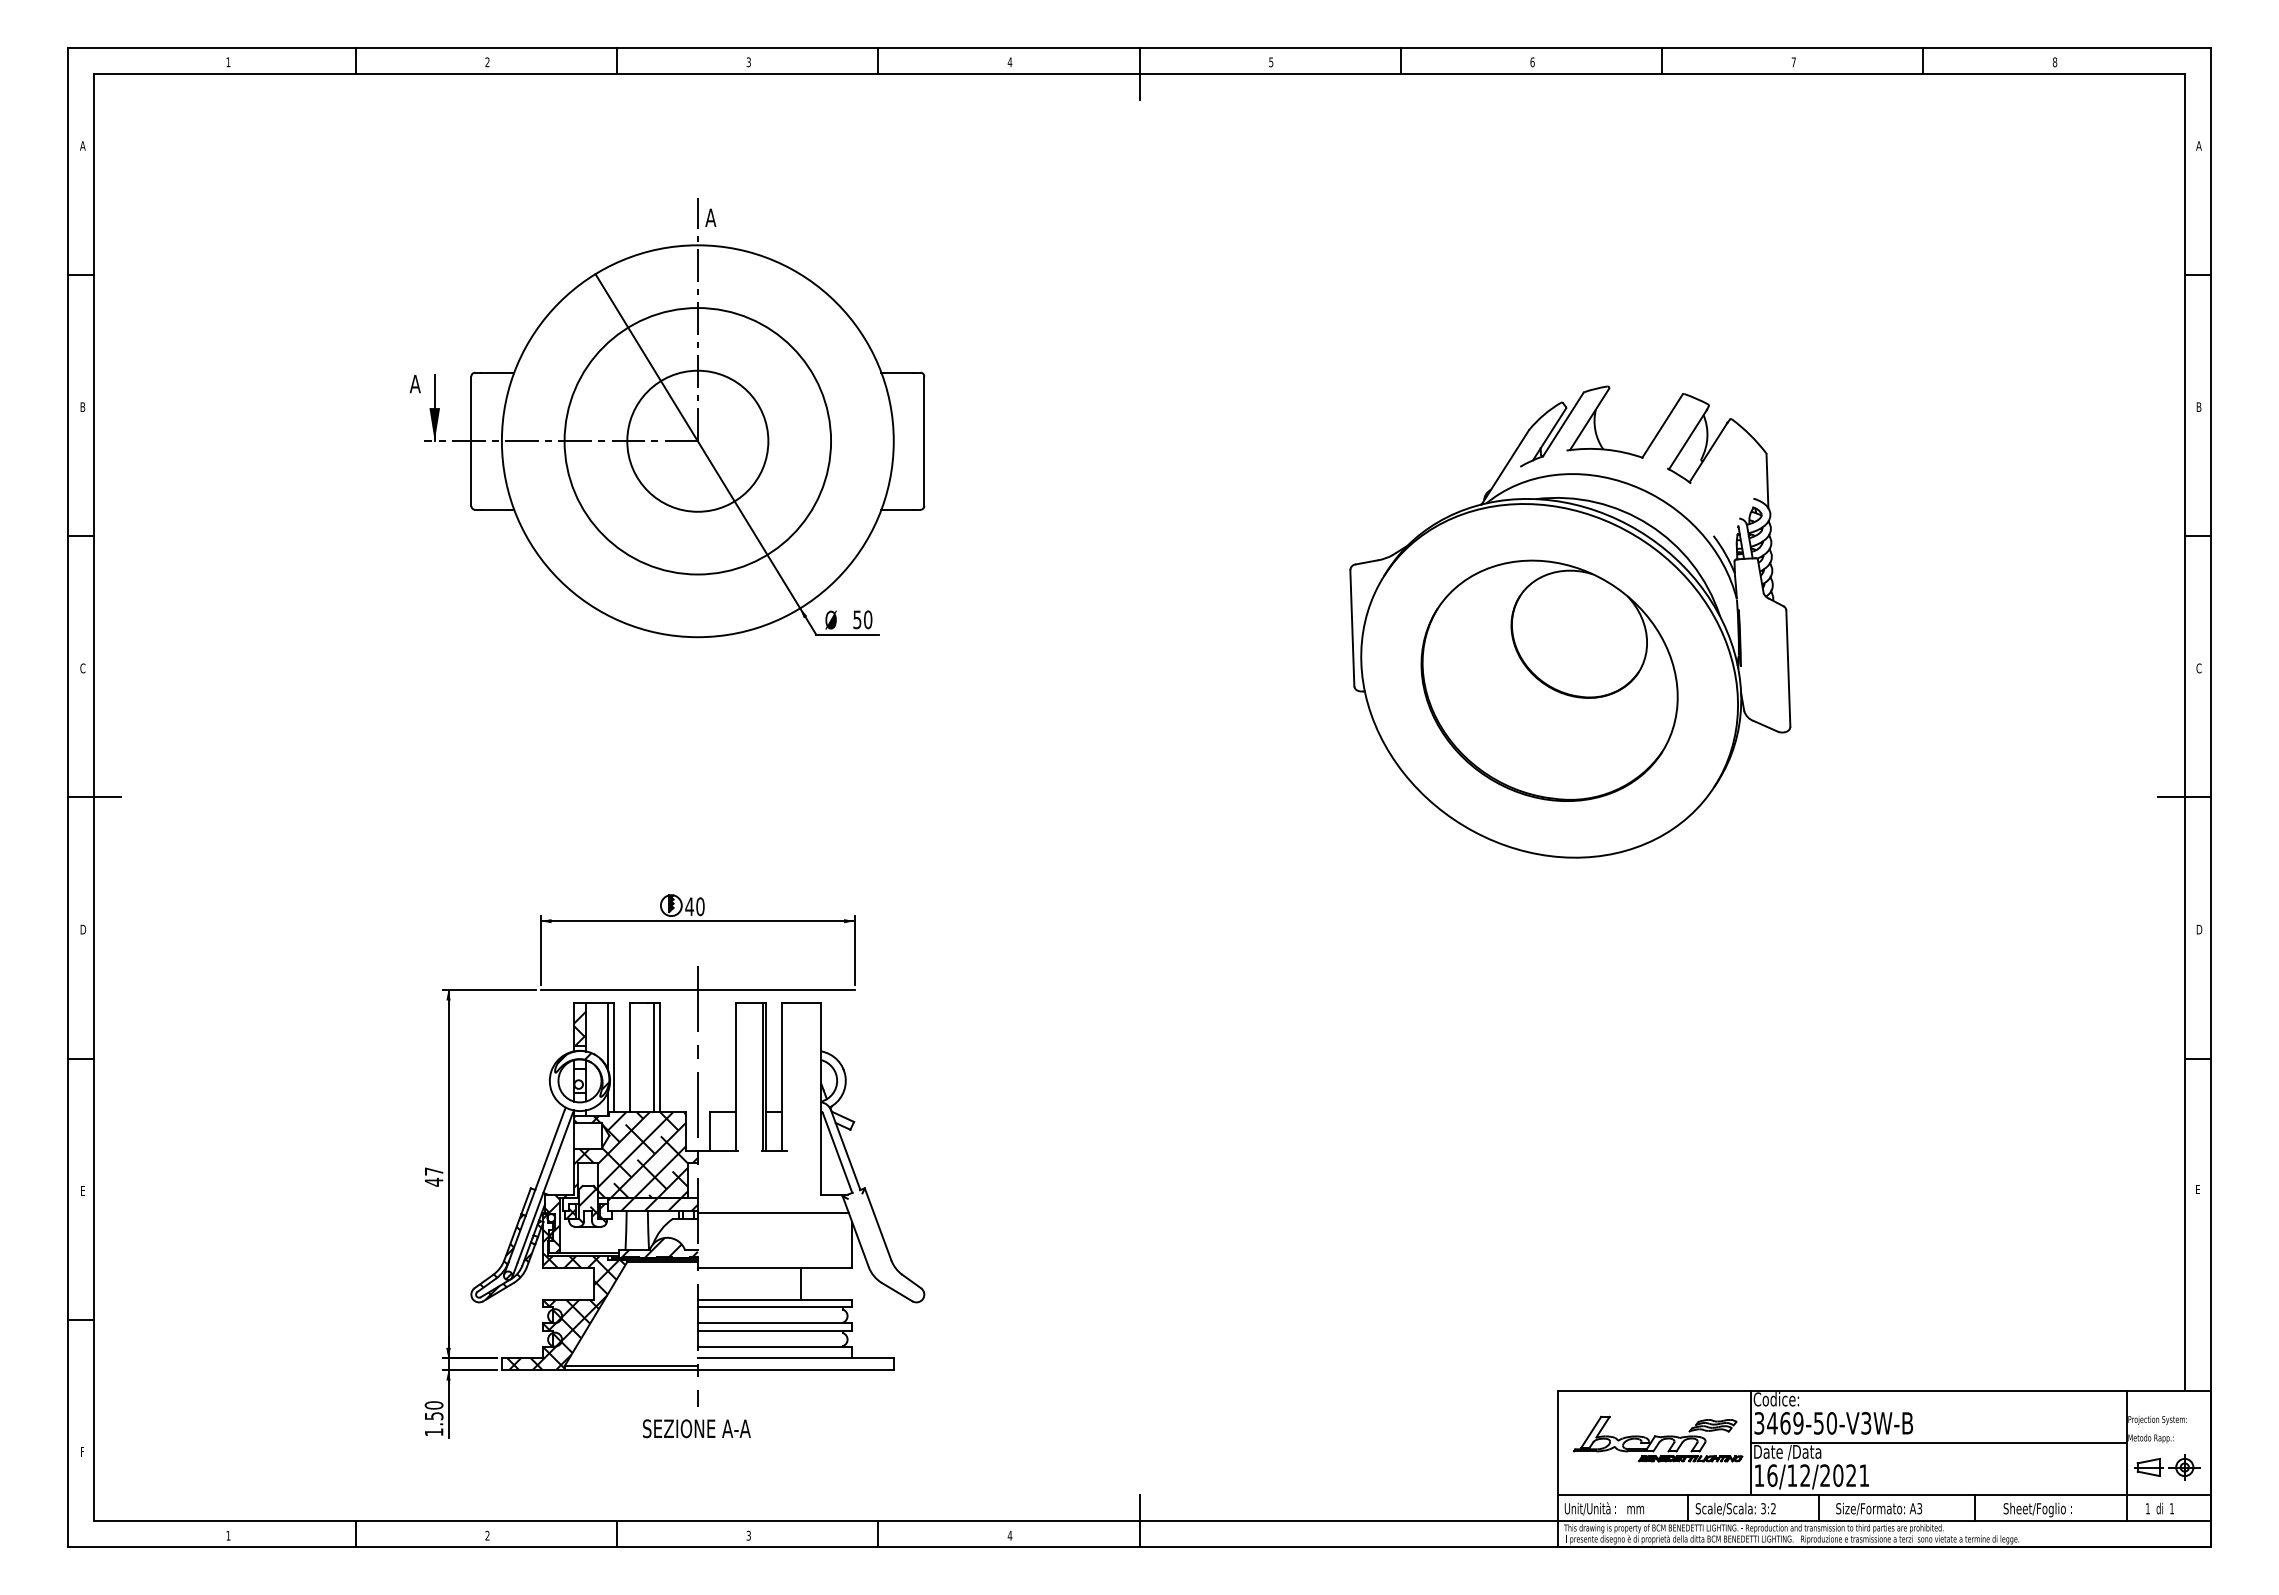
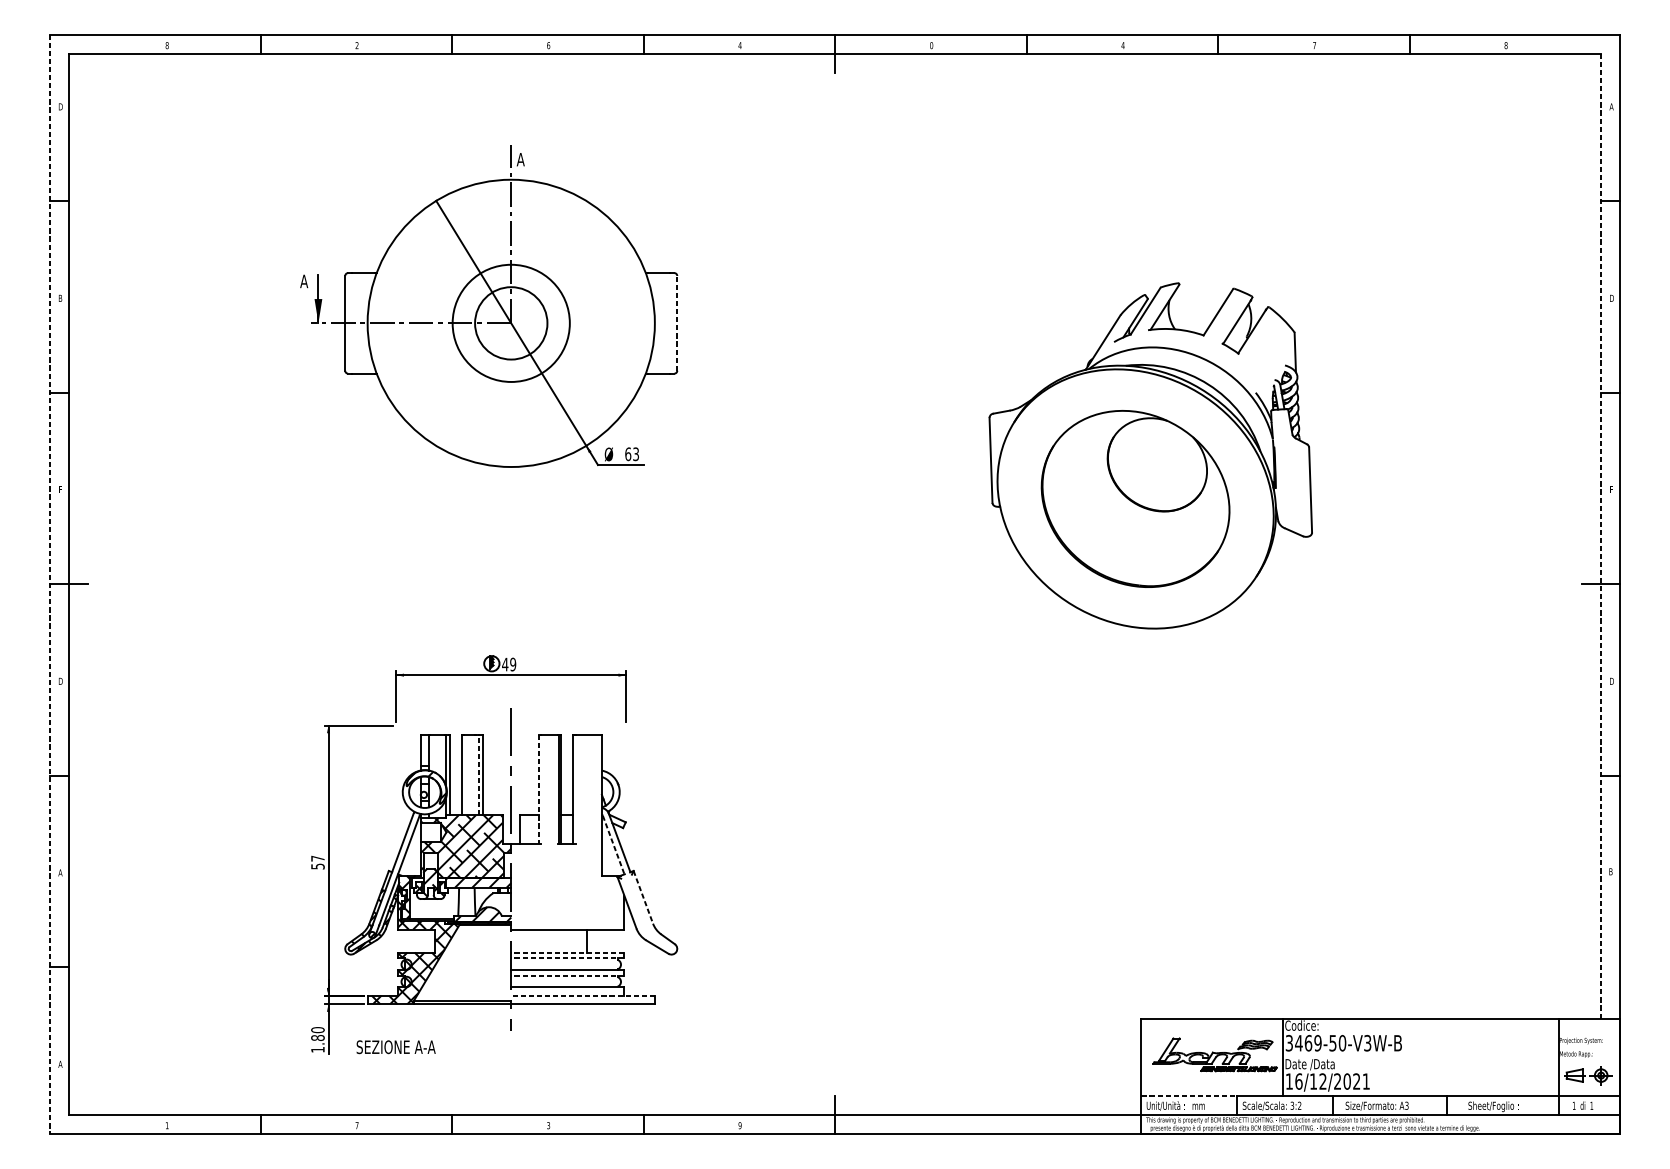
text: (228, 62) -> (167, 45), 1 -> 8
text: (748, 62) -> (548, 45), 3 -> 6
text: (1271, 62) -> (931, 45), 5 -> 0
text: (1532, 62) -> (1123, 45), 6 -> 4
text: (83, 145) -> (60, 106), A -> D
text: (2199, 406) -> (1611, 297), B -> D
circle: (697, 440) -> (511, 322), size x0.7
circle: (697, 441) -> (511, 323), size x0.6
line: (924, 441) -> (677, 323), solid -> dashed
text: (862, 619) -> (631, 454), 50 -> 63
text: (82, 668) -> (60, 489), C -> E
text: (2198, 668) -> (1611, 489), C -> E
line: (2184, 732) -> (1600, 536), solid -> dashed
line: (68, 797) -> (49, 584), solid -> dashed
text: (700, 906) -> (513, 664), 40 -> 49
line: (697, 990) -> (511, 725), removed
hatch: (579, 1028) -> (424, 753), removed
line: (654, 1057) -> (479, 775), solid -> dashed
line: (735, 1077) -> (538, 789), solid -> dashed
line: (837, 1153) -> (613, 845), solid -> dashed
text: (434, 1181) -> (318, 865), 47 -> 57
text: (2197, 1189) -> (1610, 871), E -> B
text: (82, 1190) -> (60, 872), E -> A
line: (772, 1213) -> (565, 889), removed
line: (878, 1224) -> (643, 897), solid -> dashed
line: (774, 1299) -> (567, 952), solid -> dashed
line: (774, 1307) -> (567, 958), solid -> dashed
line: (774, 1330) -> (567, 975), solid -> dashed
line: (795, 1358) -> (582, 995), solid -> dashed
text: (433, 1416) -> (317, 1038), 1.50 -> 1.80
text: (696, 1428) -> (395, 1047), moved
line: (1938, 1442) -> (1420, 1057), removed
text: (82, 1451) -> (60, 1063), F -> A
line: (1623, 1495) -> (1189, 1096), solid -> dashed
text: (487, 1535) -> (357, 1125), 2 -> 7
text: (1009, 1535) -> (739, 1125), 4 -> 9

